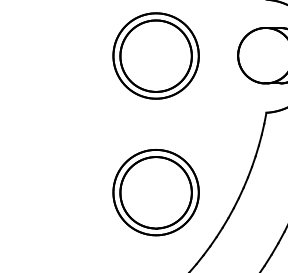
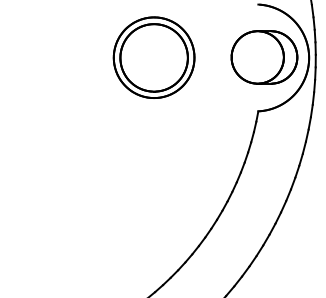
part: (155, 192) -> (153, 186), removed

